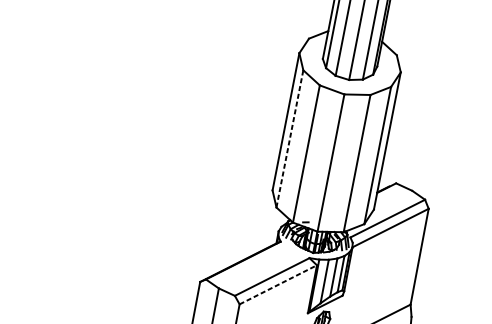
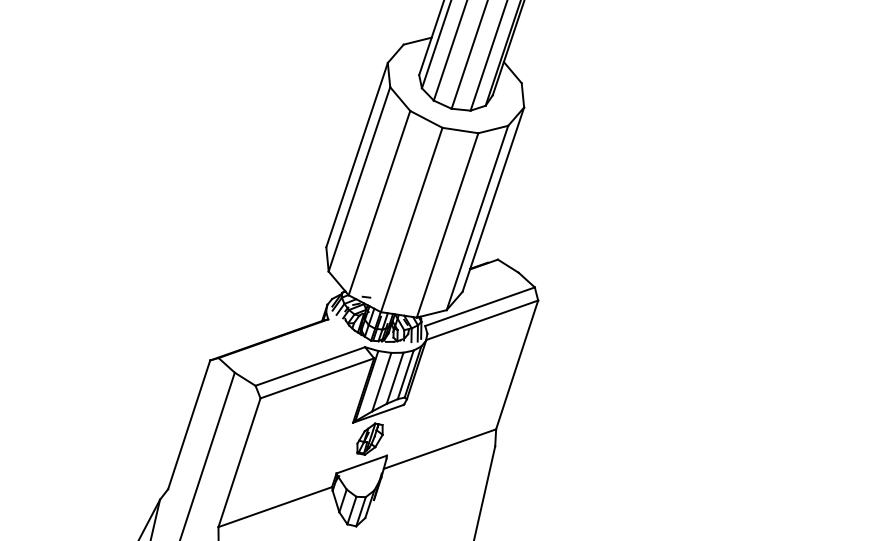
line: (289, 138) -> (359, 178), dashed -> solid
line: (278, 284) -> (317, 378), dashed -> solid

